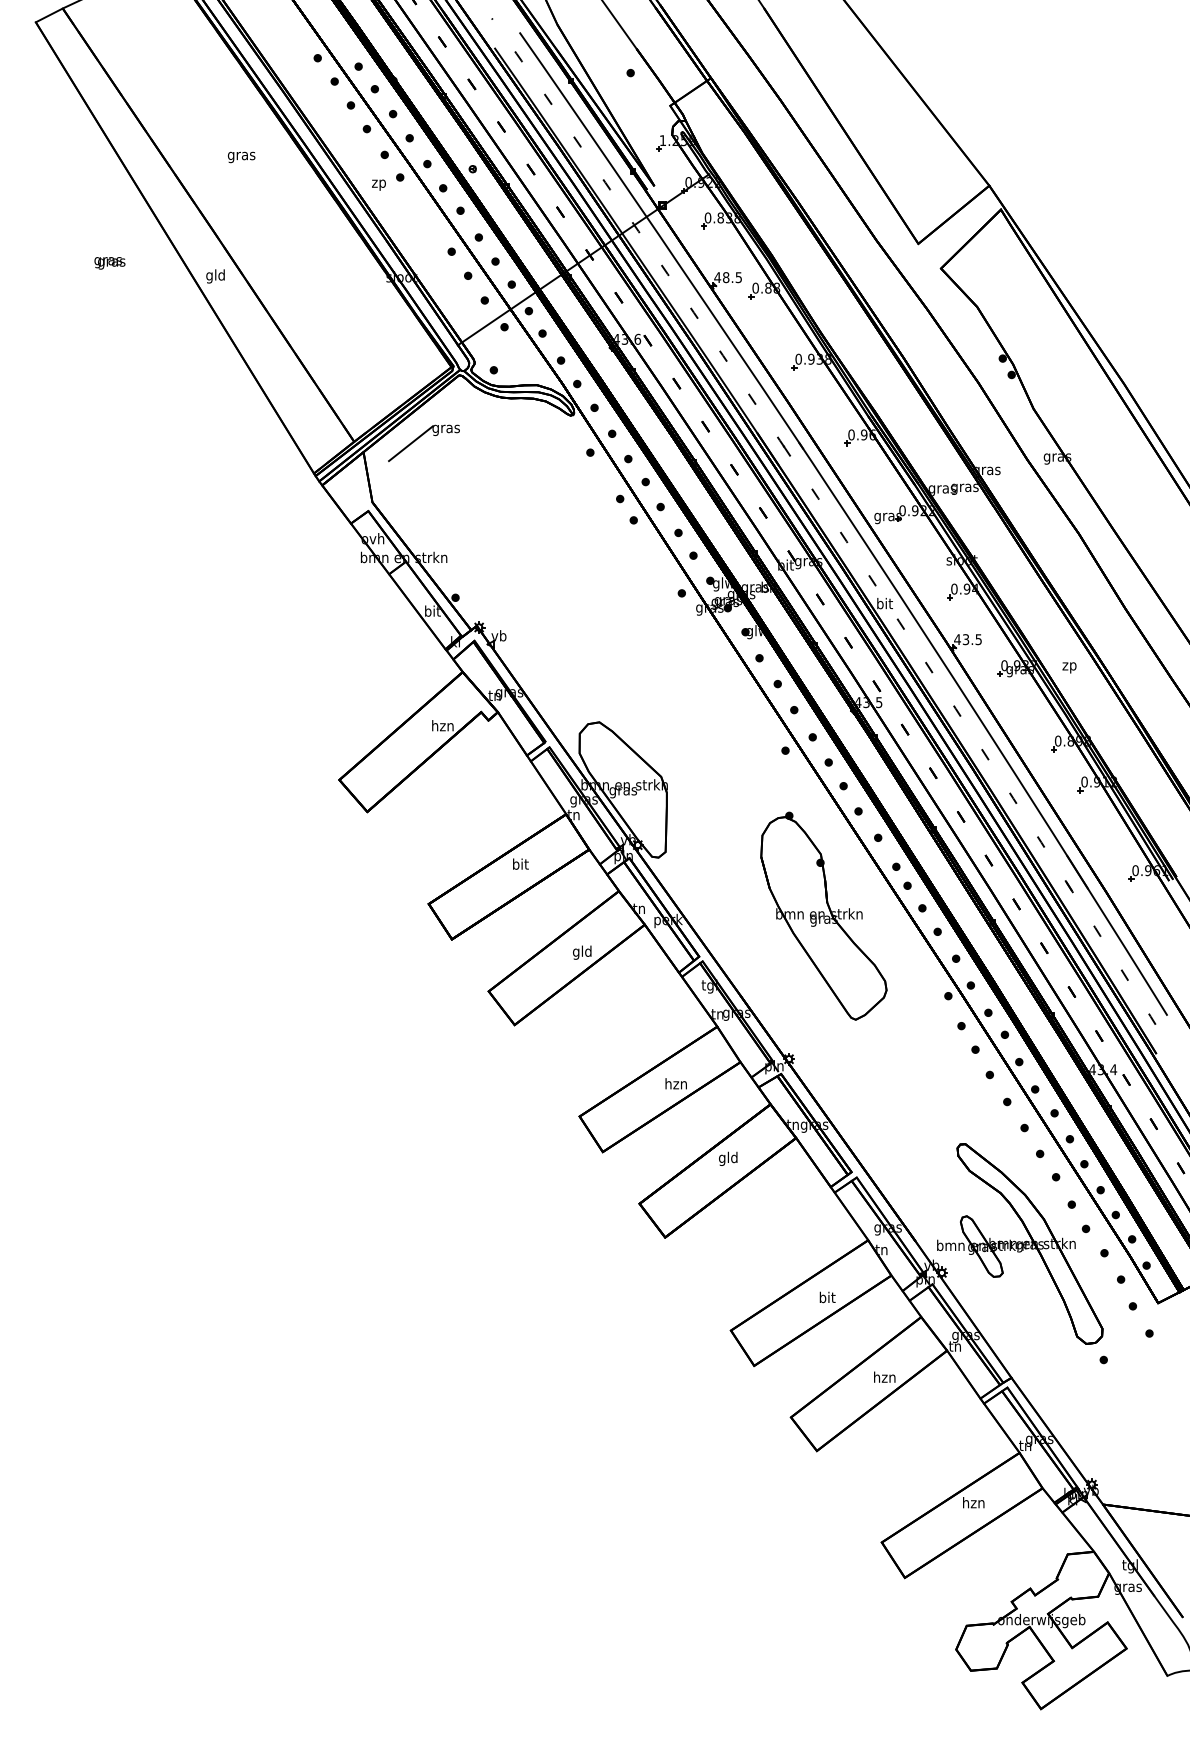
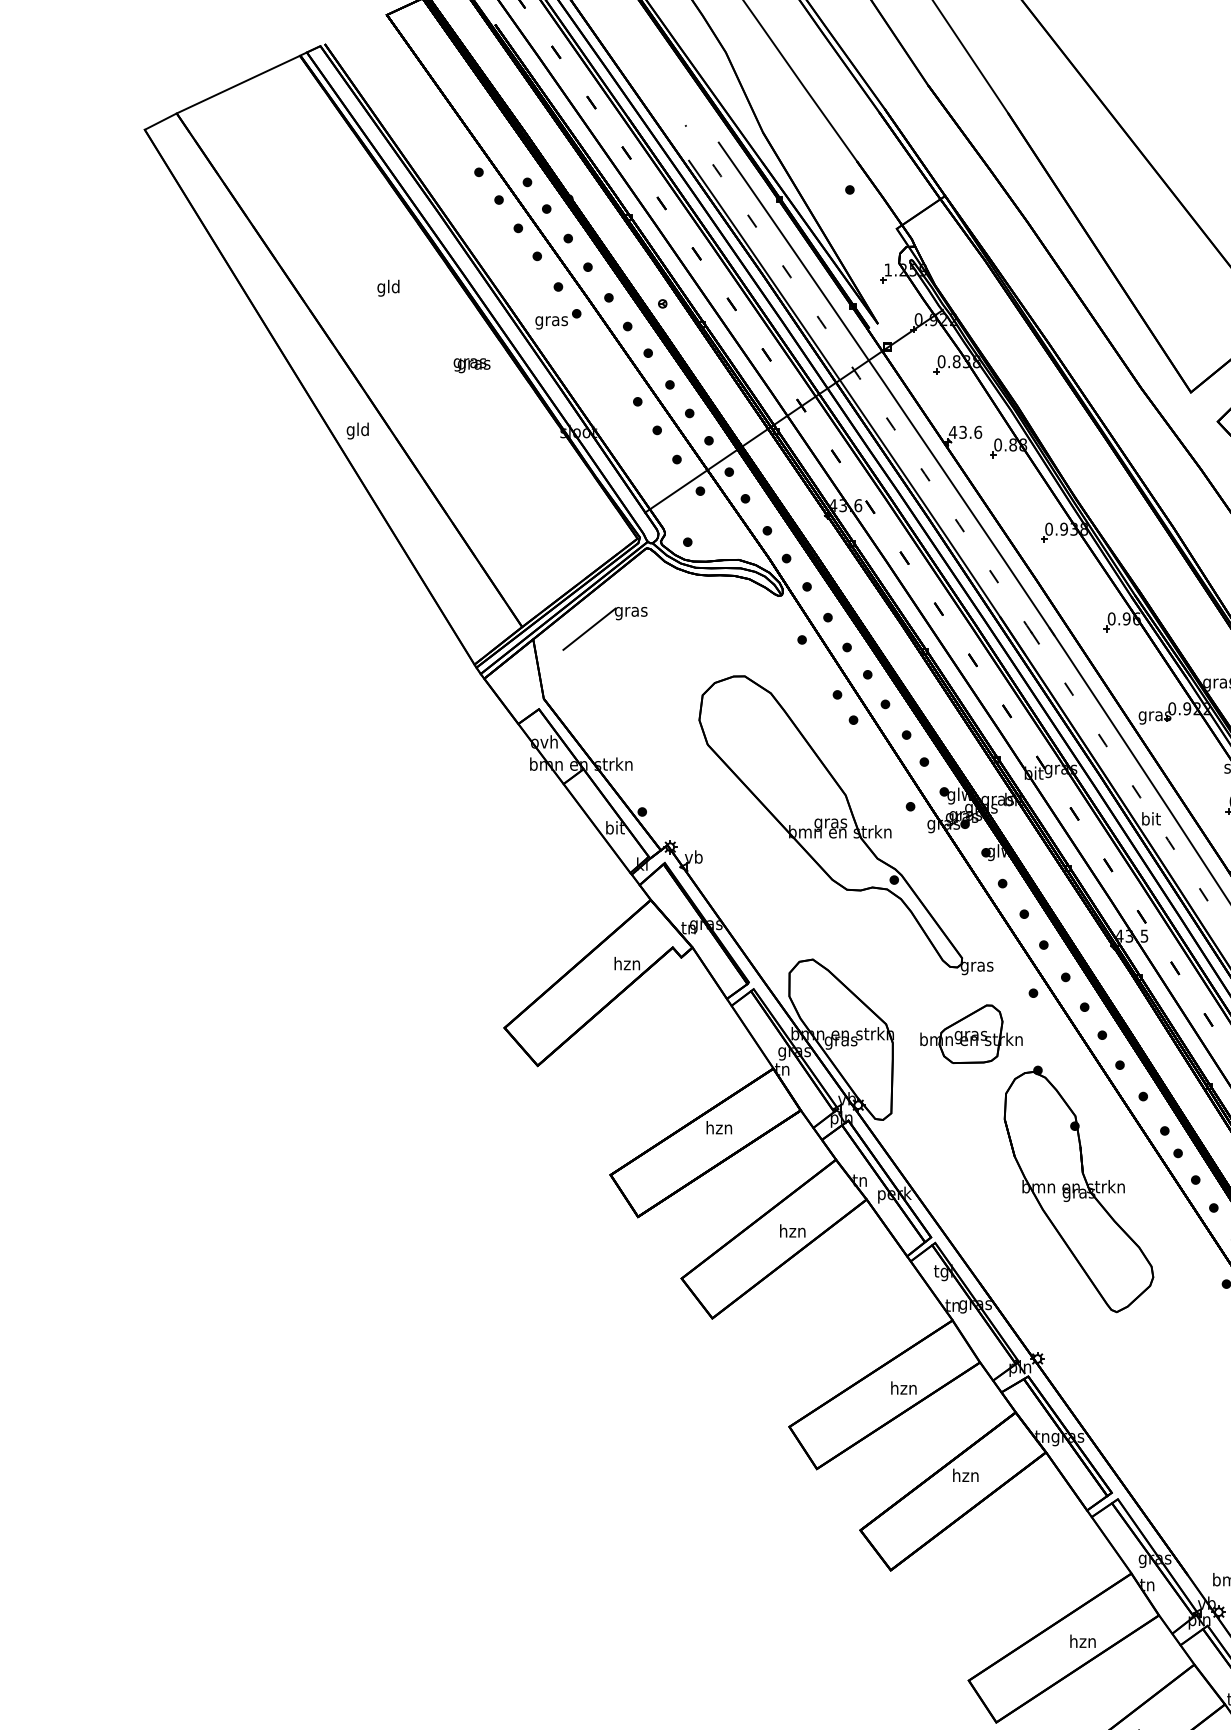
text: (241, 155) -> (388, 287), gras -> gld
text: (378, 184) -> (550, 322), zp -> gras
text: (109, 263) -> (471, 365), moved
text: (732, 277) -> (970, 432), 48.5 -> 43.6
part: (626, 608) -> (844, 824), added
part: (733, 785) -> (971, 1034), added
text: (520, 863) -> (719, 1126), bit -> hzn
text: (582, 952) -> (792, 1232), gld -> hzn
text: (728, 1158) -> (965, 1476), gld -> hzn
text: (827, 1297) -> (1083, 1641), bit -> hzn

